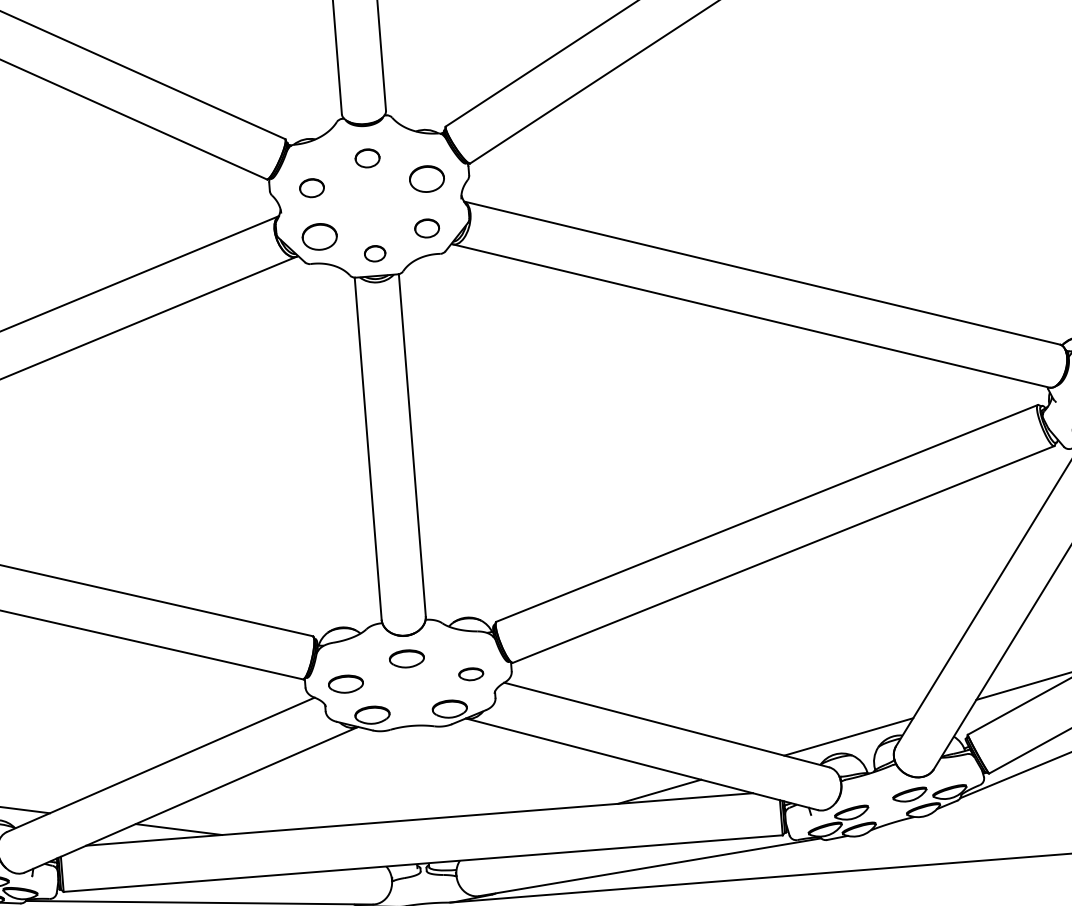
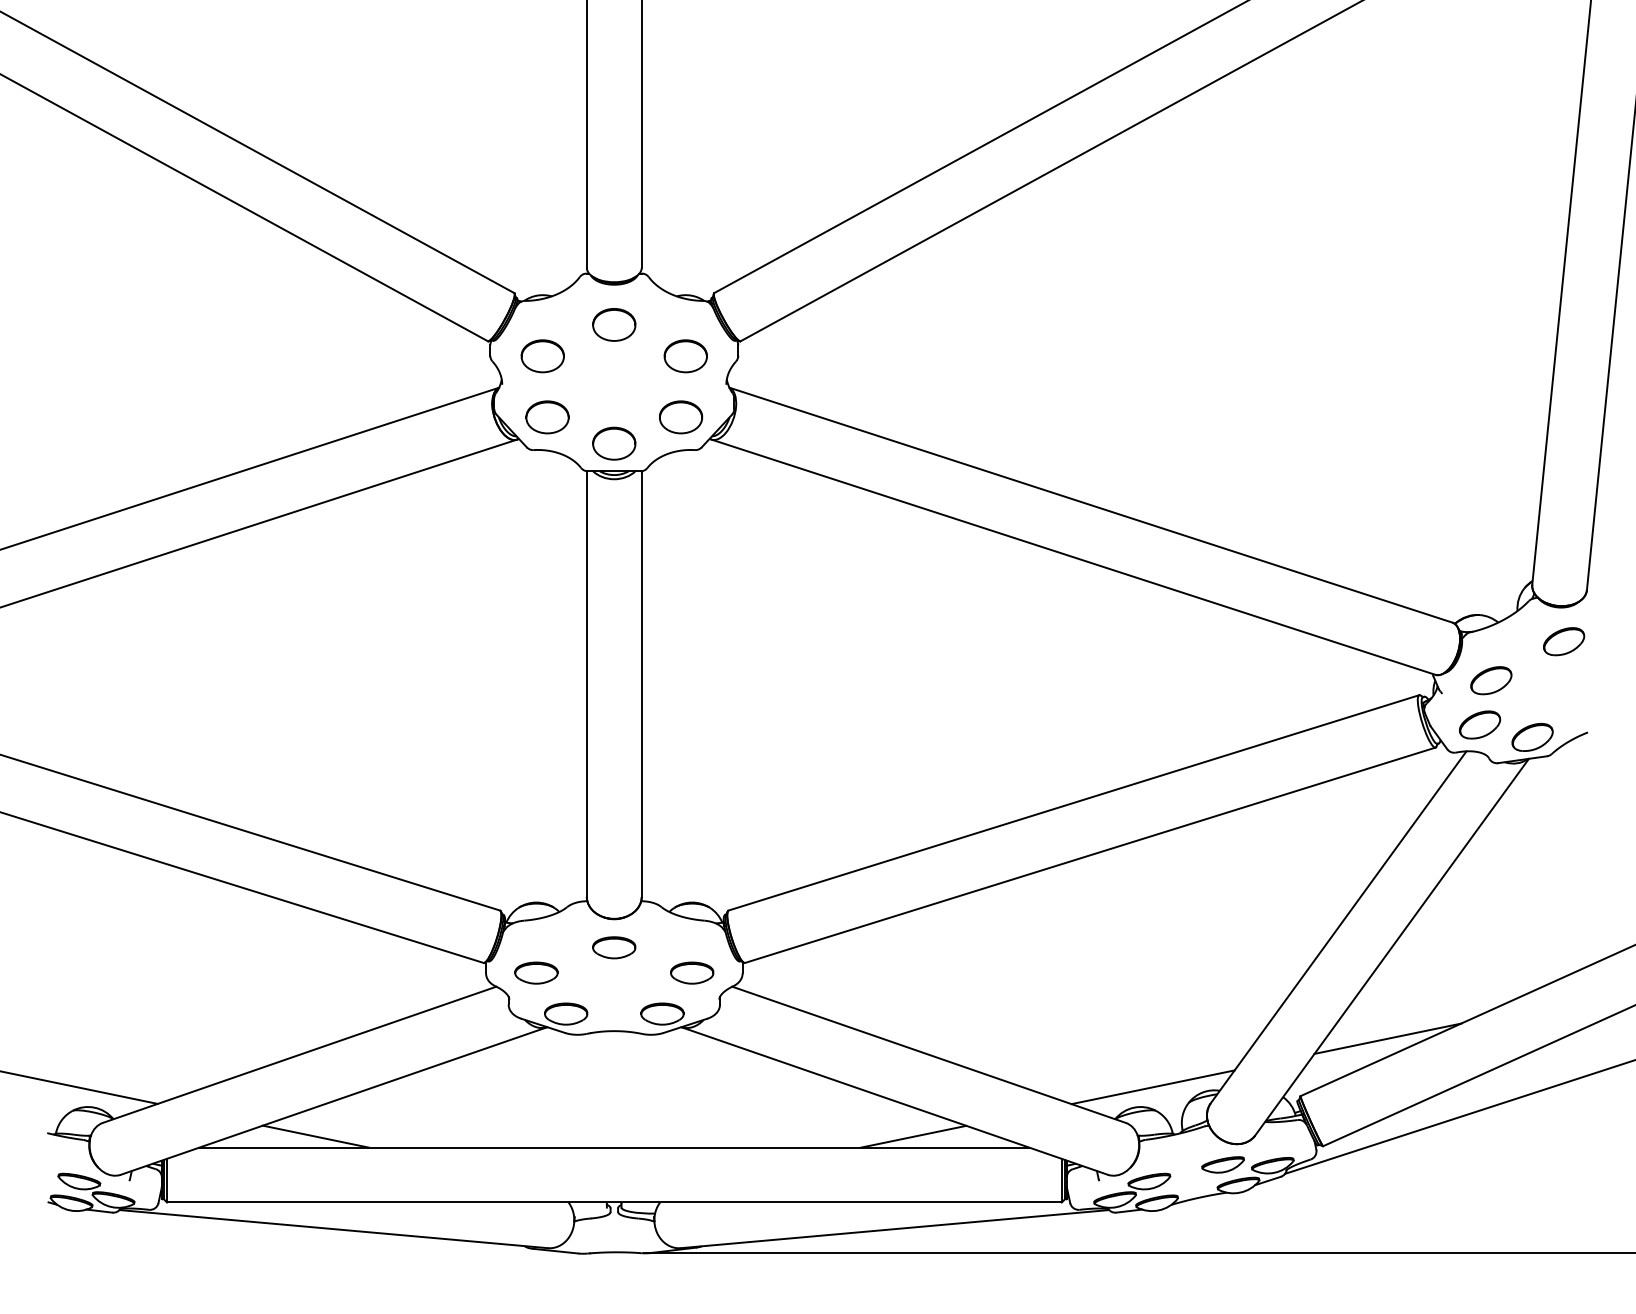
part: (367, 158) -> (614, 324), size x1.43
part: (311, 188) -> (542, 356), size x1.43
part: (427, 228) -> (681, 417), size x1.43
part: (375, 253) -> (614, 443), size x1.67
part: (471, 673) -> (692, 972), size x1.43

